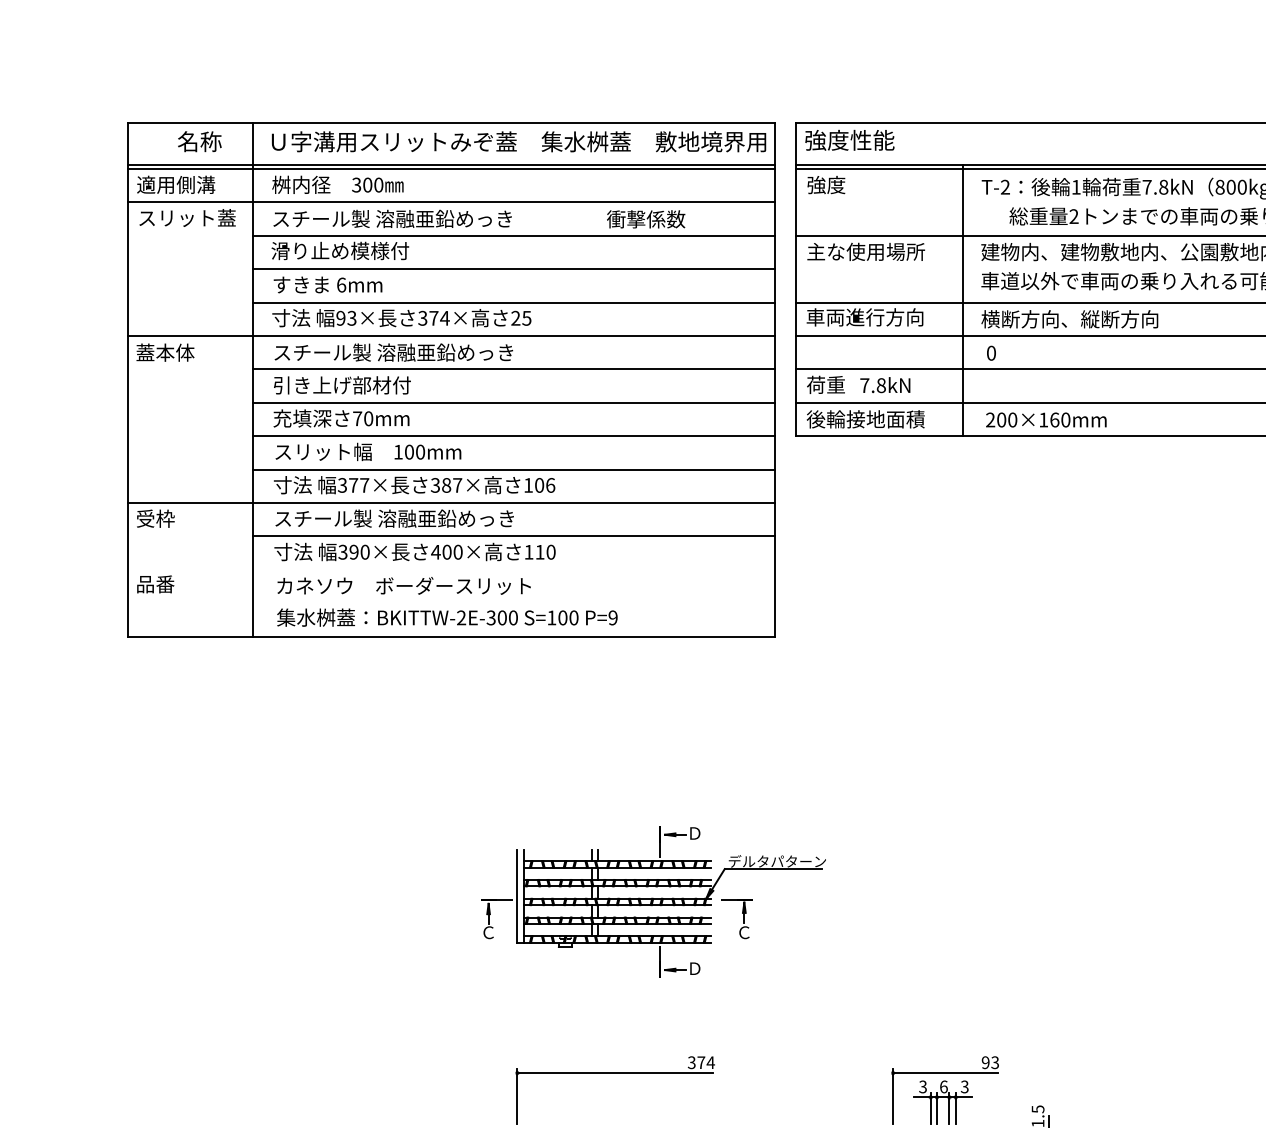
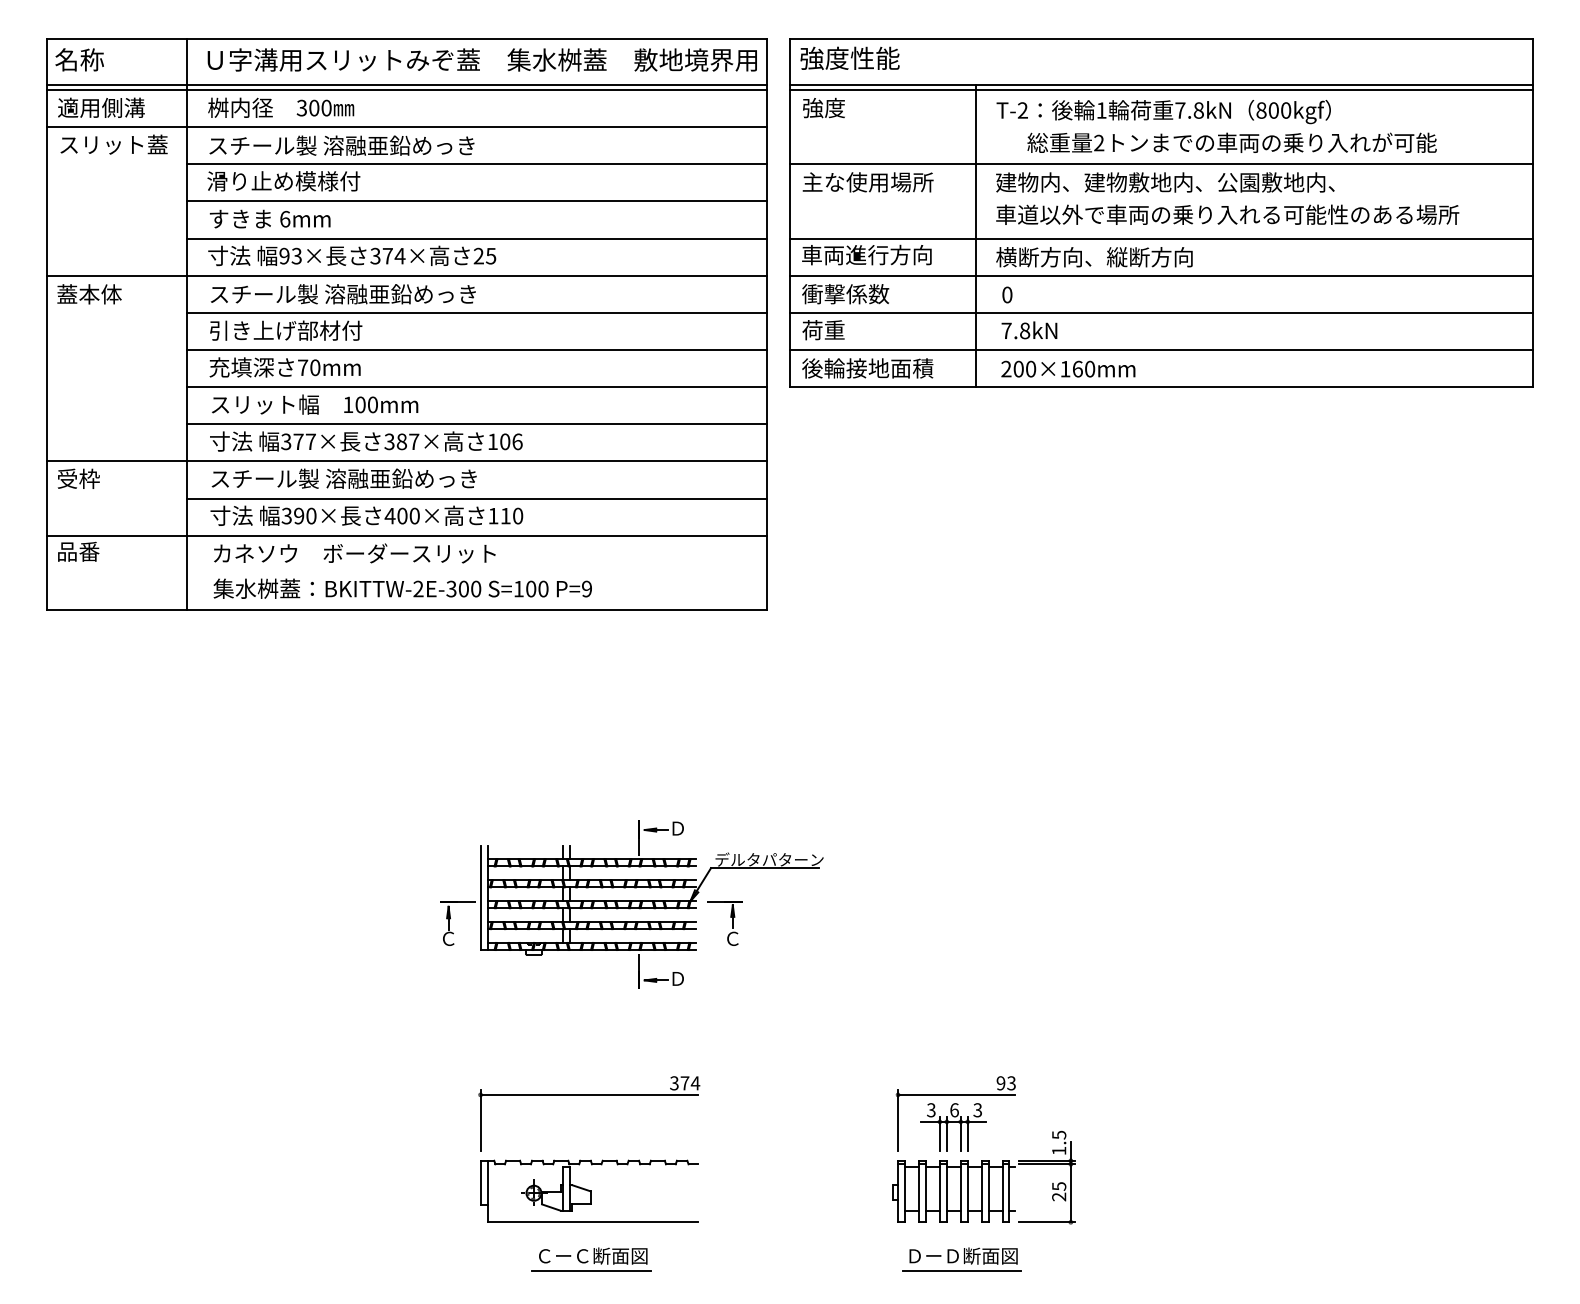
text: (199, 141) -> (79, 59), moved
text: (645, 219) -> (845, 294), moved
text: (885, 385) -> (1029, 330), moved
line: (450, 569) -> (406, 535), added

